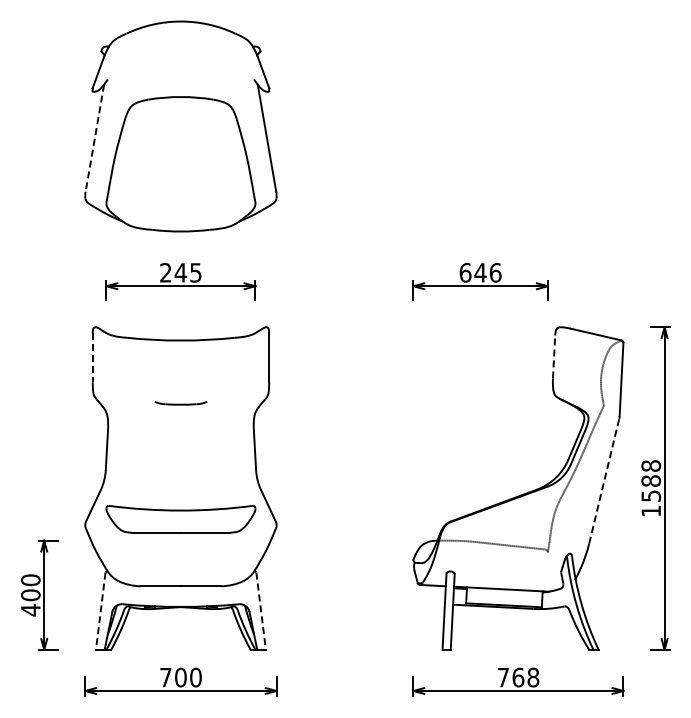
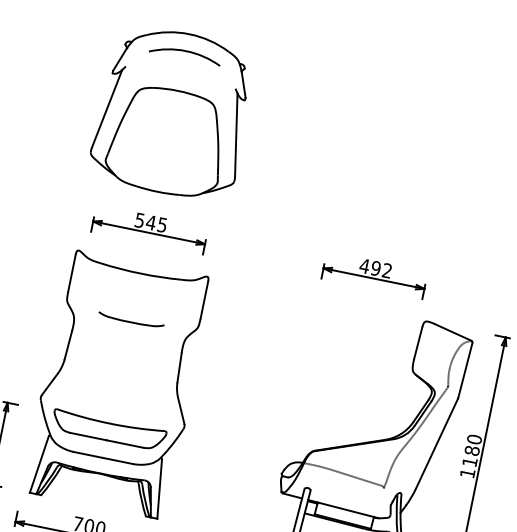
arc: (180, 44) -> (185, 51), added
line: (94, 138) -> (106, 108), dashed -> solid
text: (165, 272) -> (139, 220), 245 -> 545
text: (480, 272) -> (375, 268), 646 -> 492
line: (554, 356) -> (418, 342), dashed -> solid
line: (92, 358) -> (71, 273), dashed -> solid
part: (180, 403) -> (130, 320), size x1.67
line: (604, 480) -> (437, 443), dashed -> solid
text: (651, 480) -> (472, 450), 1588 -> 1180
part: (180, 519) -> (108, 430), moved
line: (100, 611) -> (39, 464), dashed -> solid
line: (261, 611) -> (159, 489), dashed -> solid

